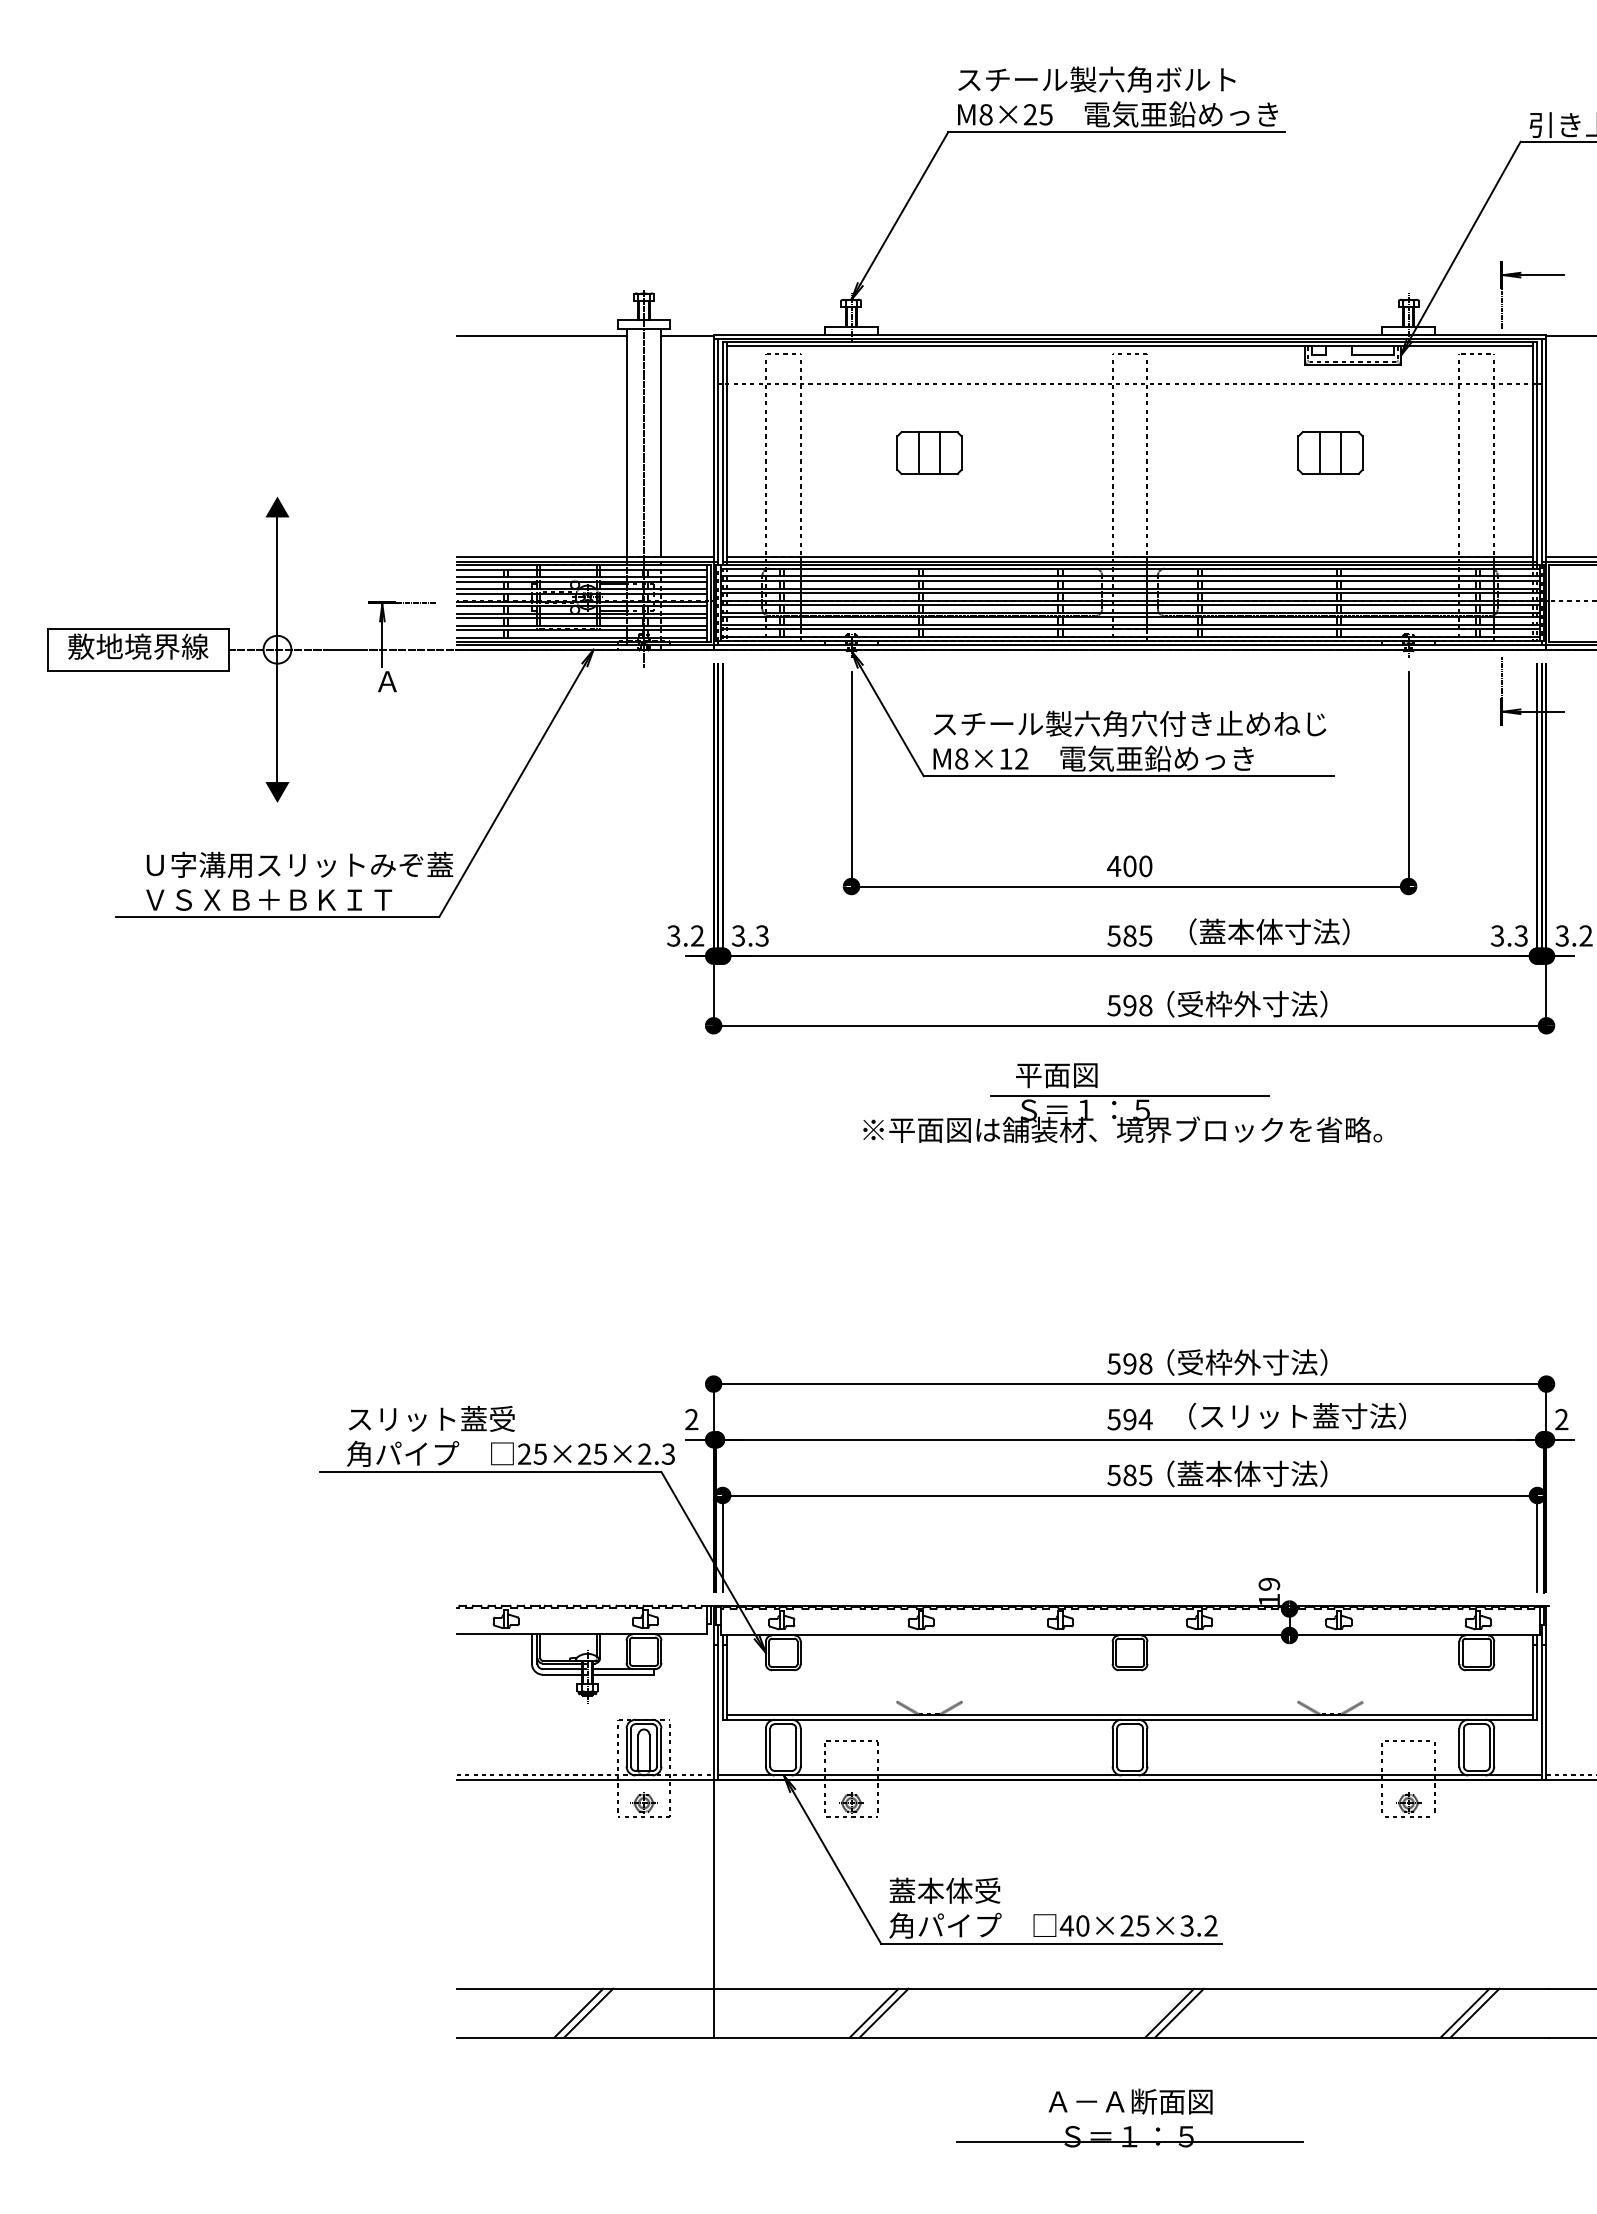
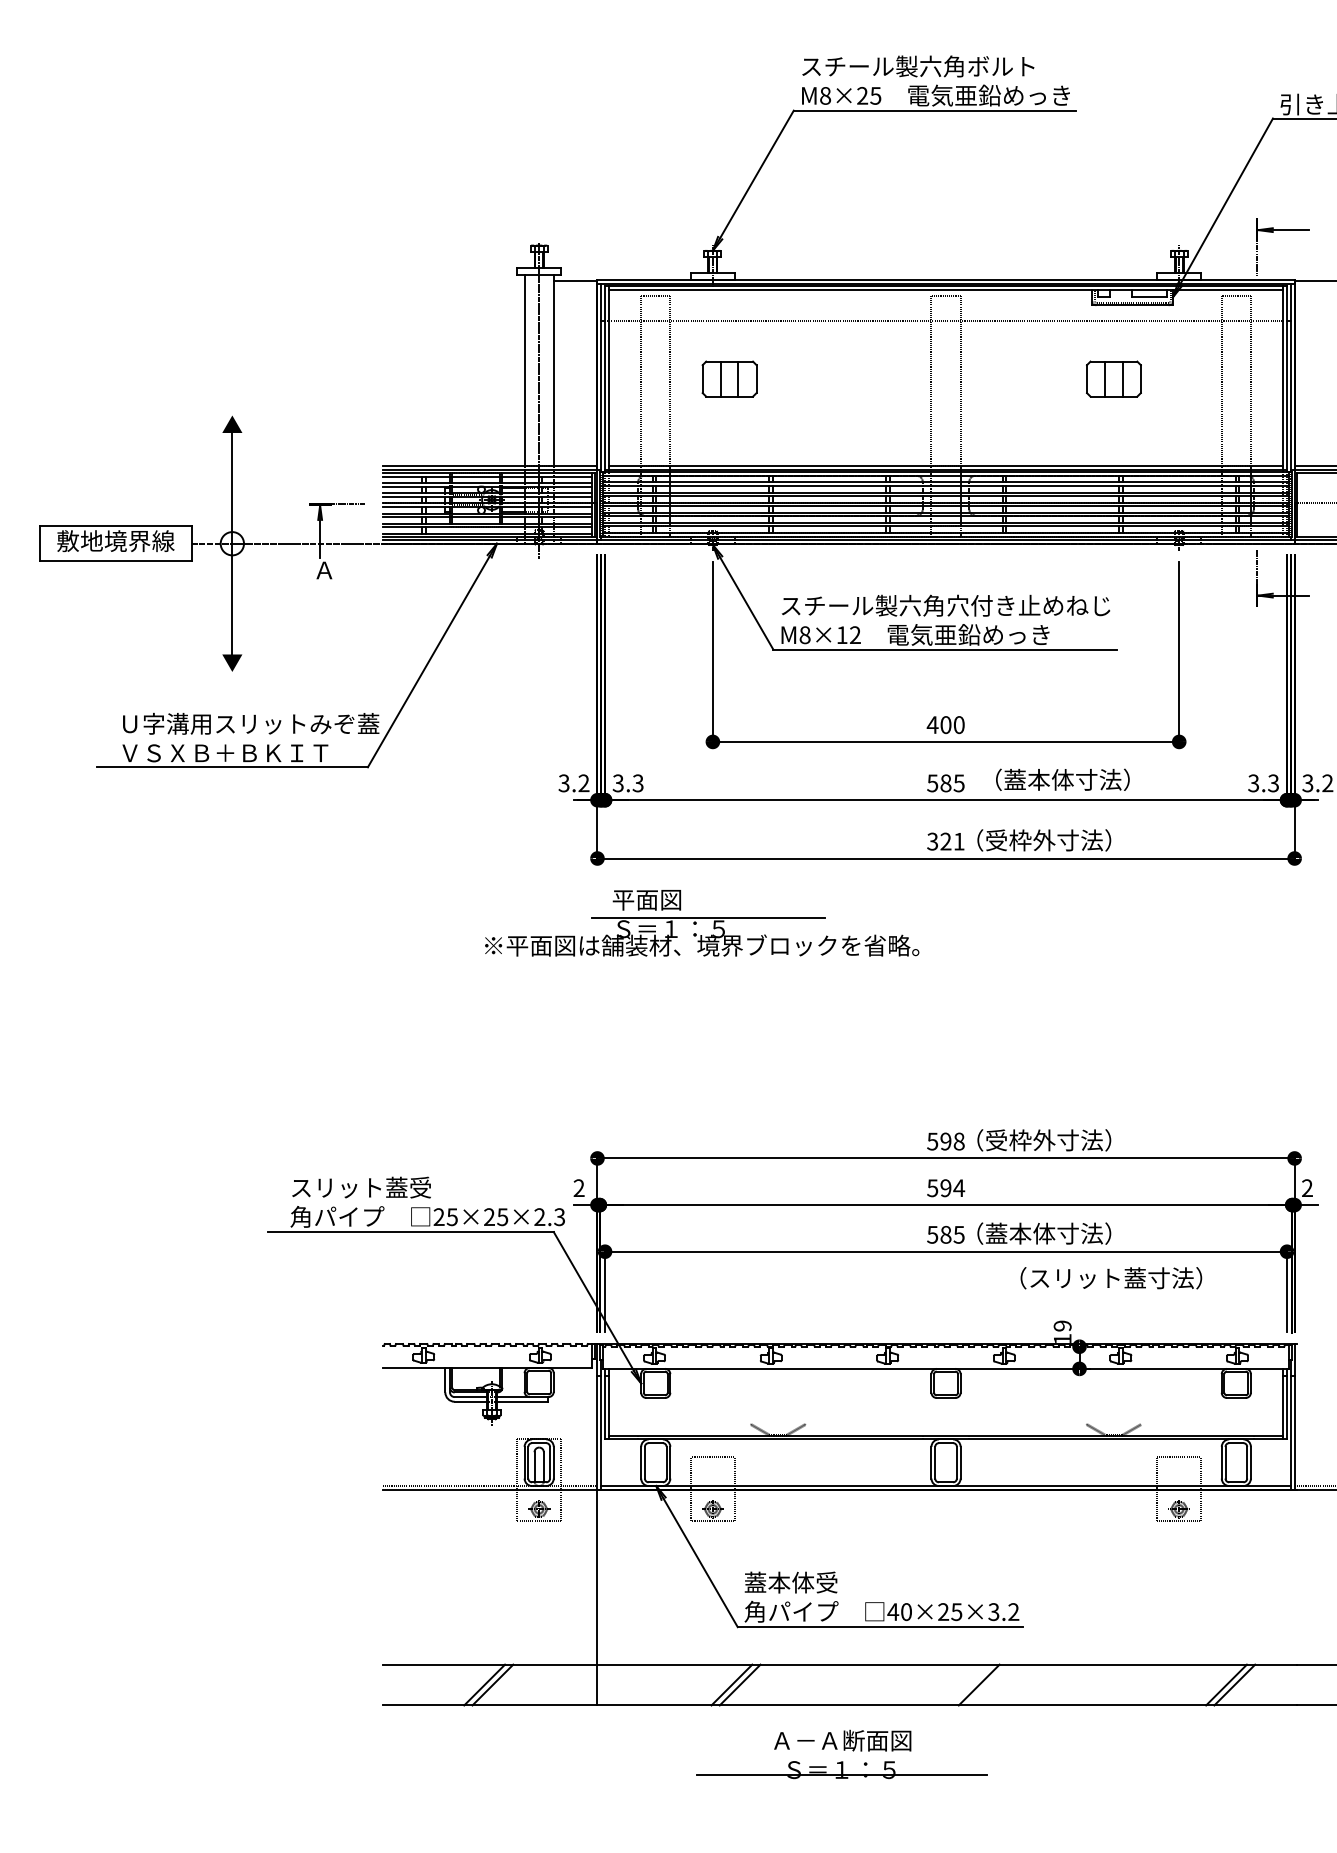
line: (541, 335) -> (453, 280), removed
part: (929, 453) -> (729, 379), moved
text: (1130, 1005) -> (946, 841), 598 -> 321
part: (1122, 1102) -> (701, 922), moved
text: (1297, 1415) -> (1111, 1277), moved
line: (1179, 2012) -> (987, 1684), removed
part: (1129, 2117) -> (841, 1753), moved

